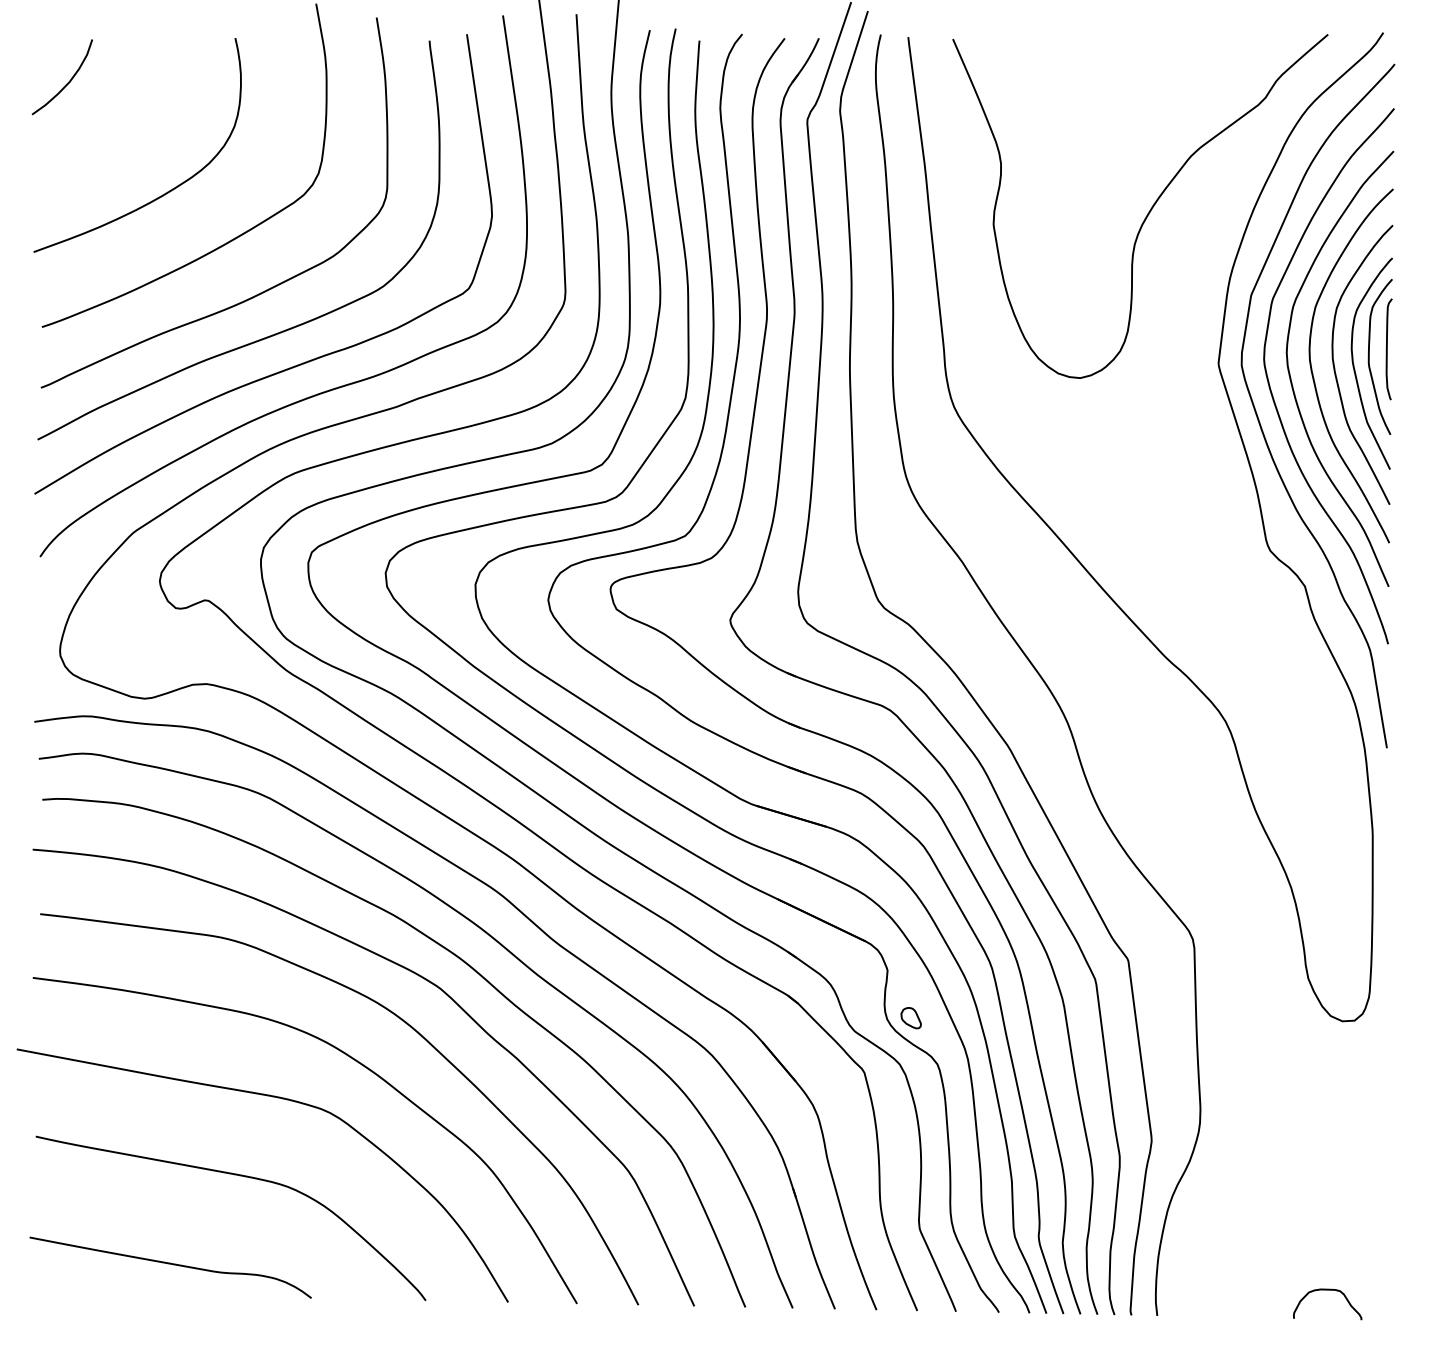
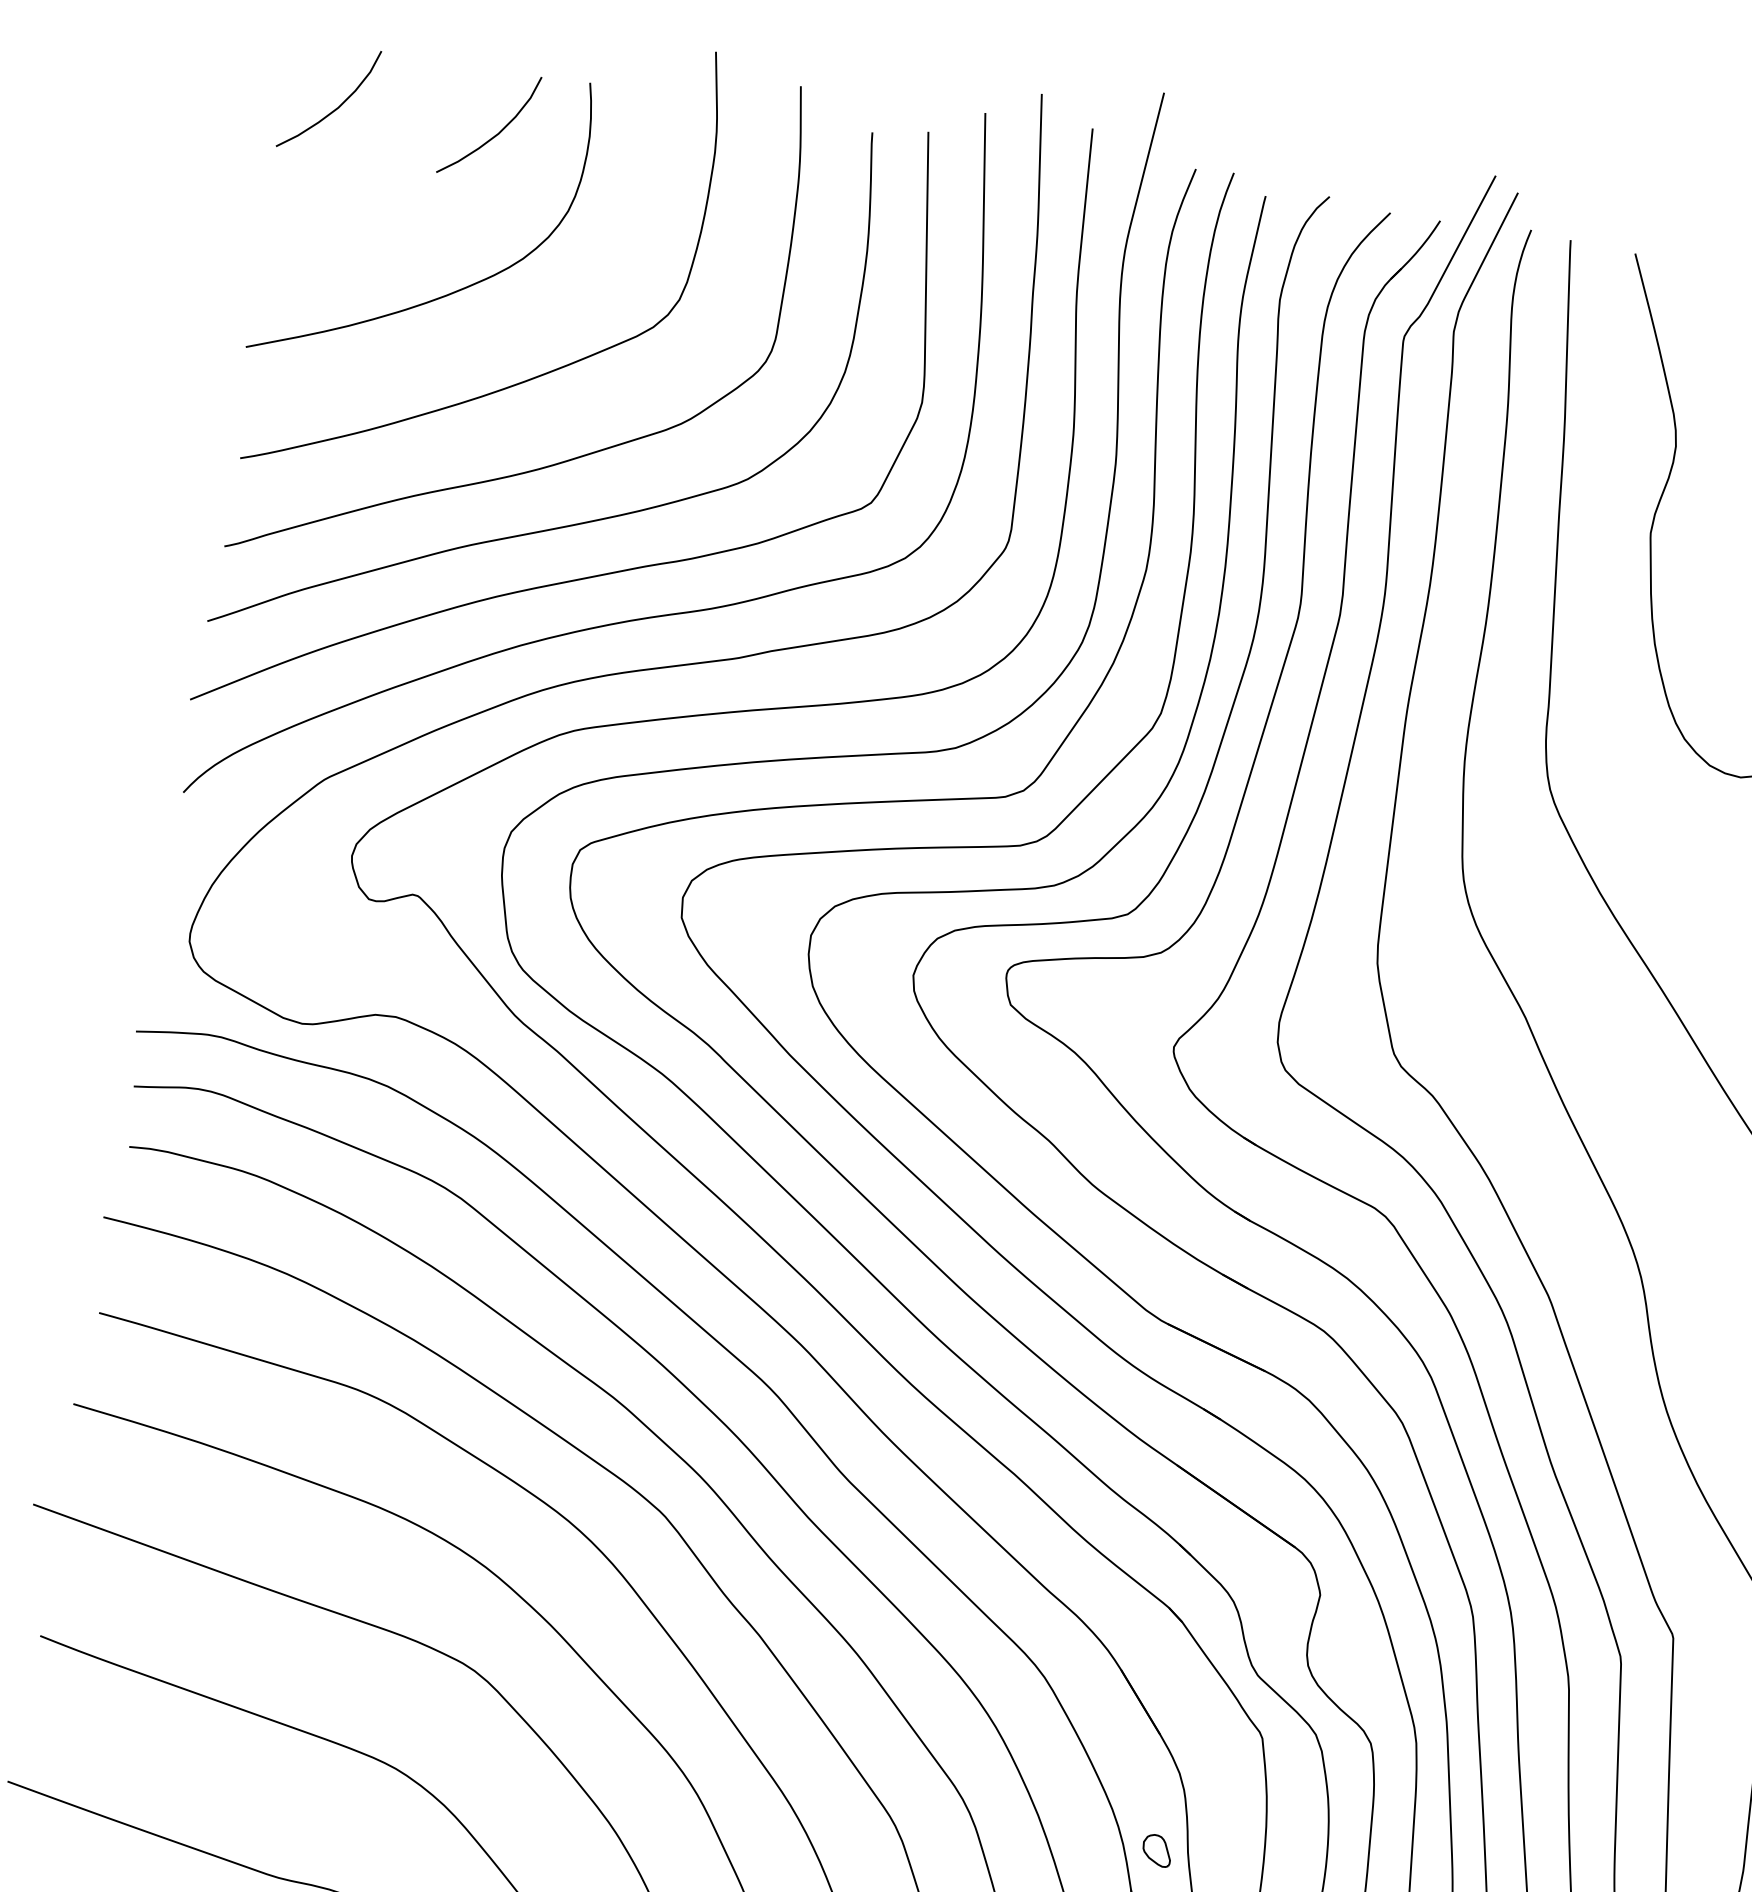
curve: (177, 82) -> (495, 133), added
part: (910, 1018) -> (1156, 1850), moved

